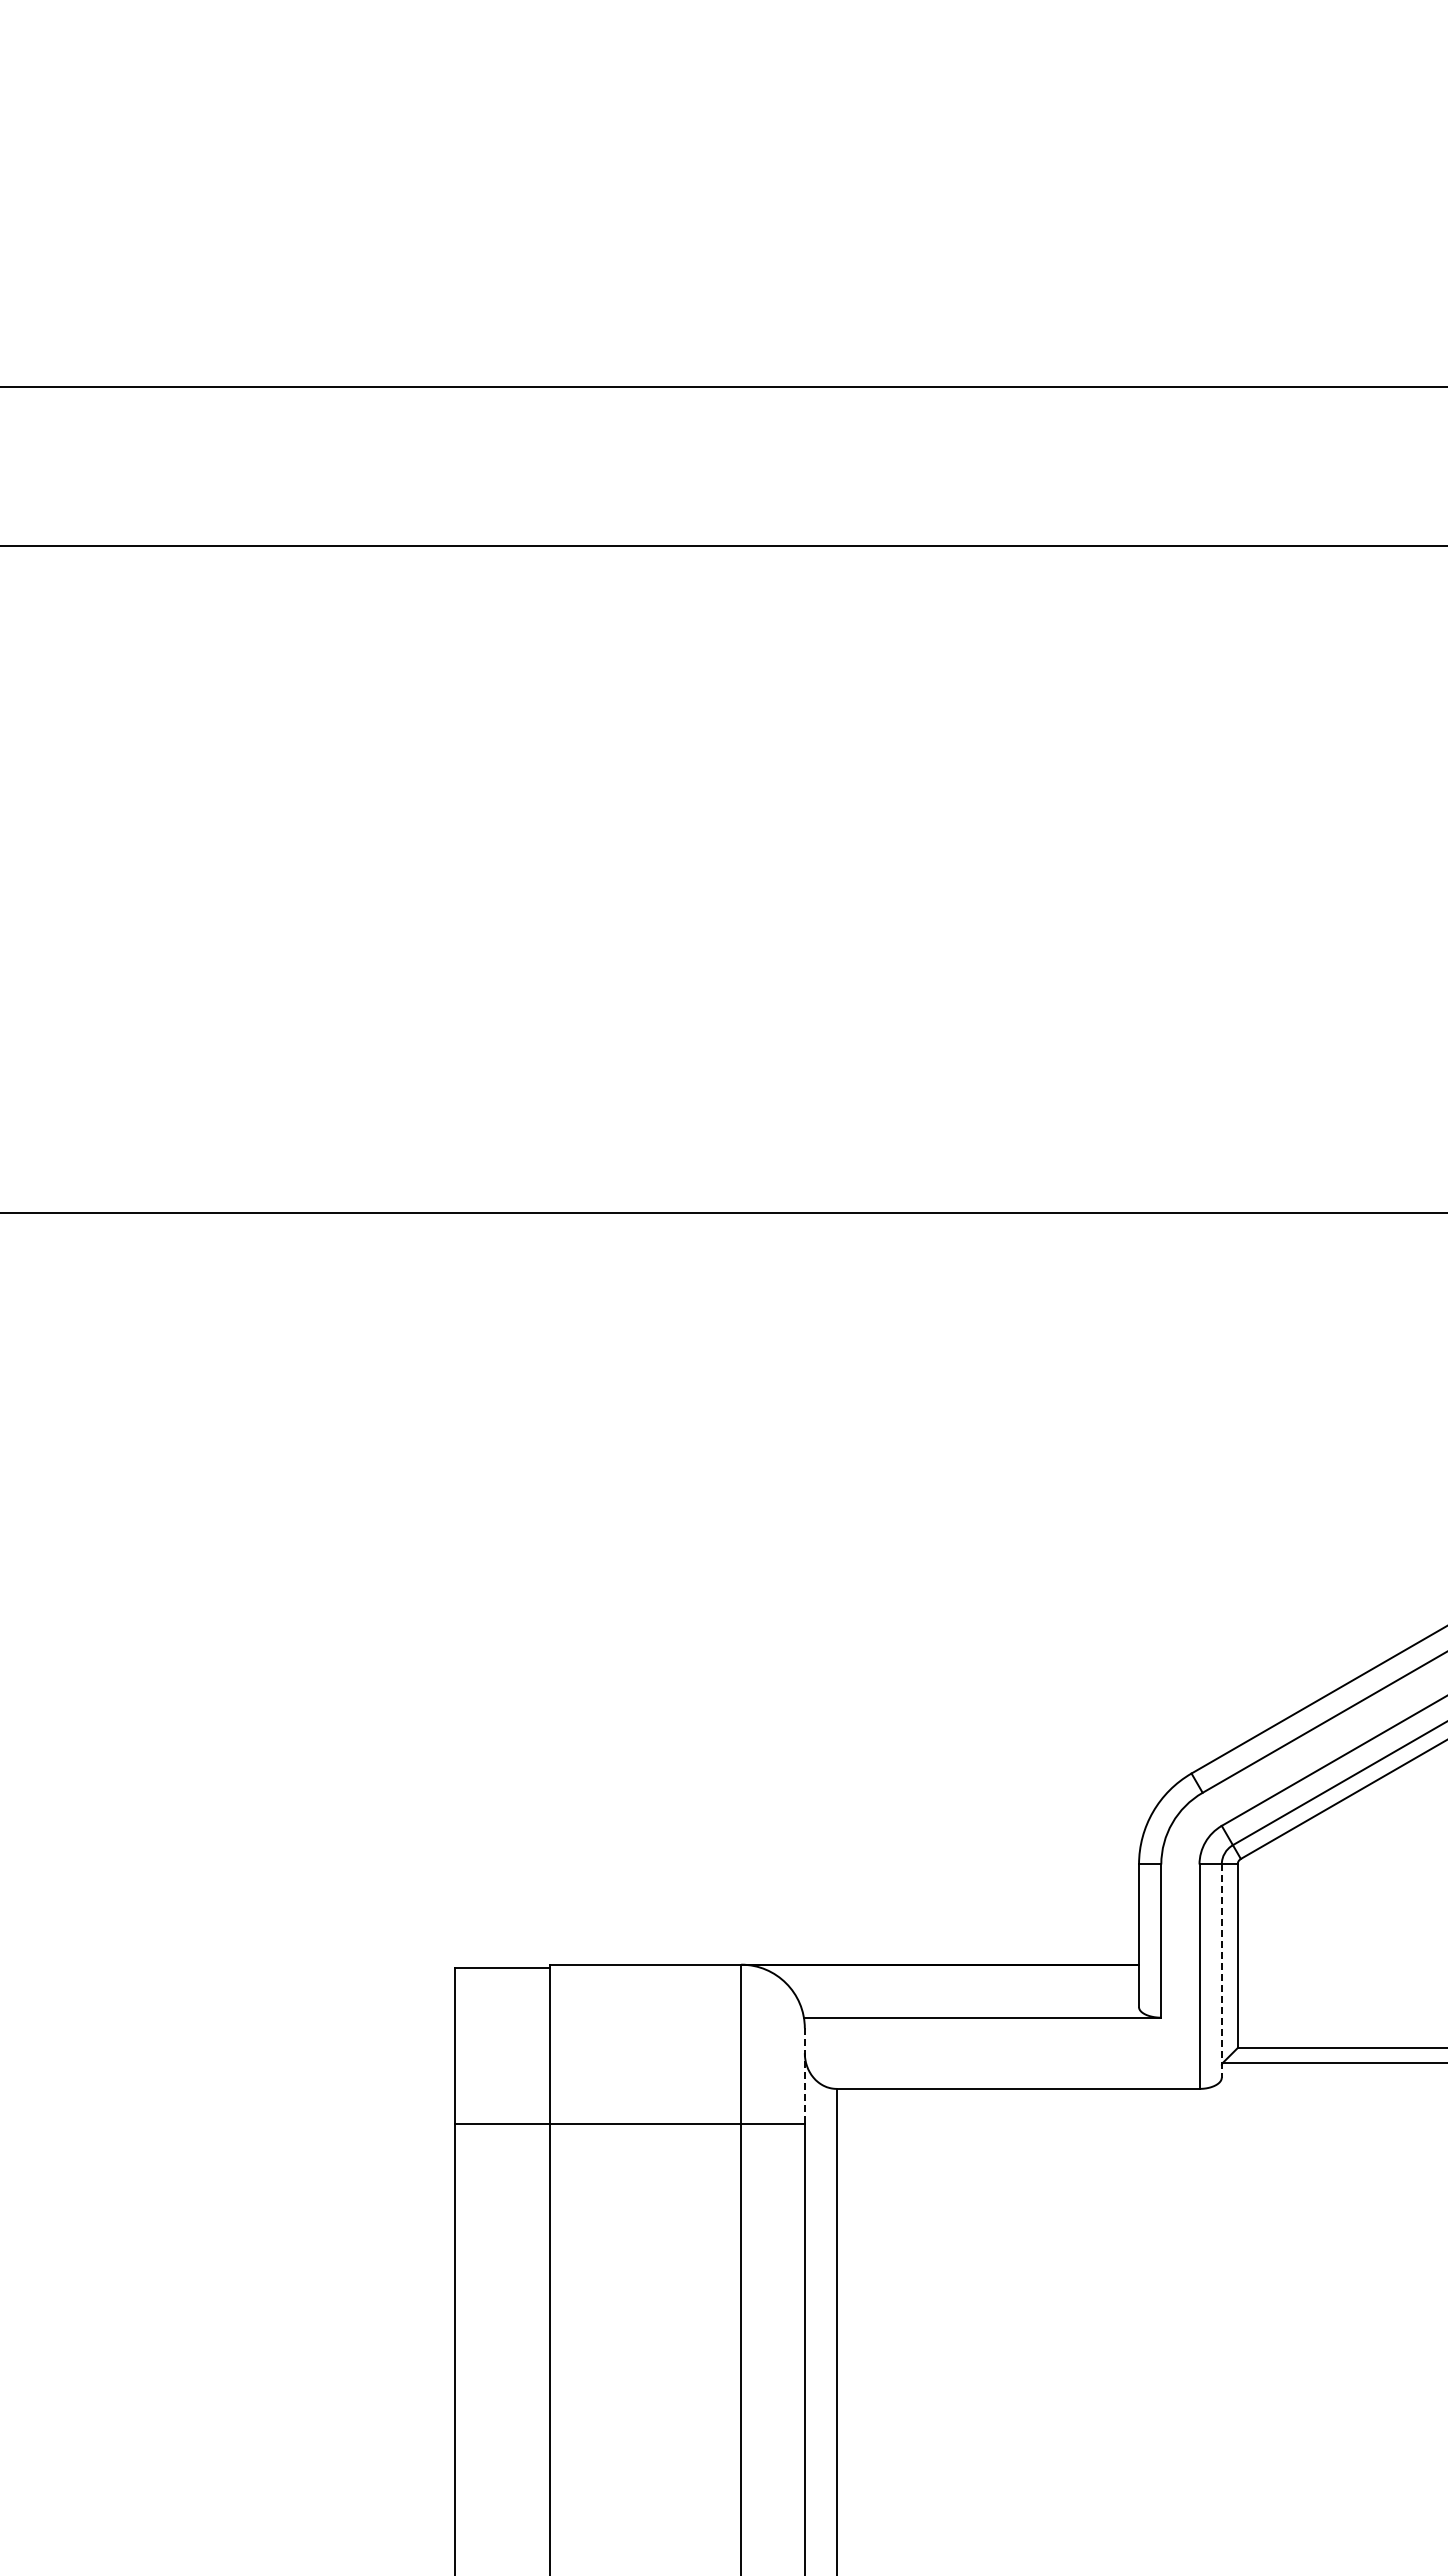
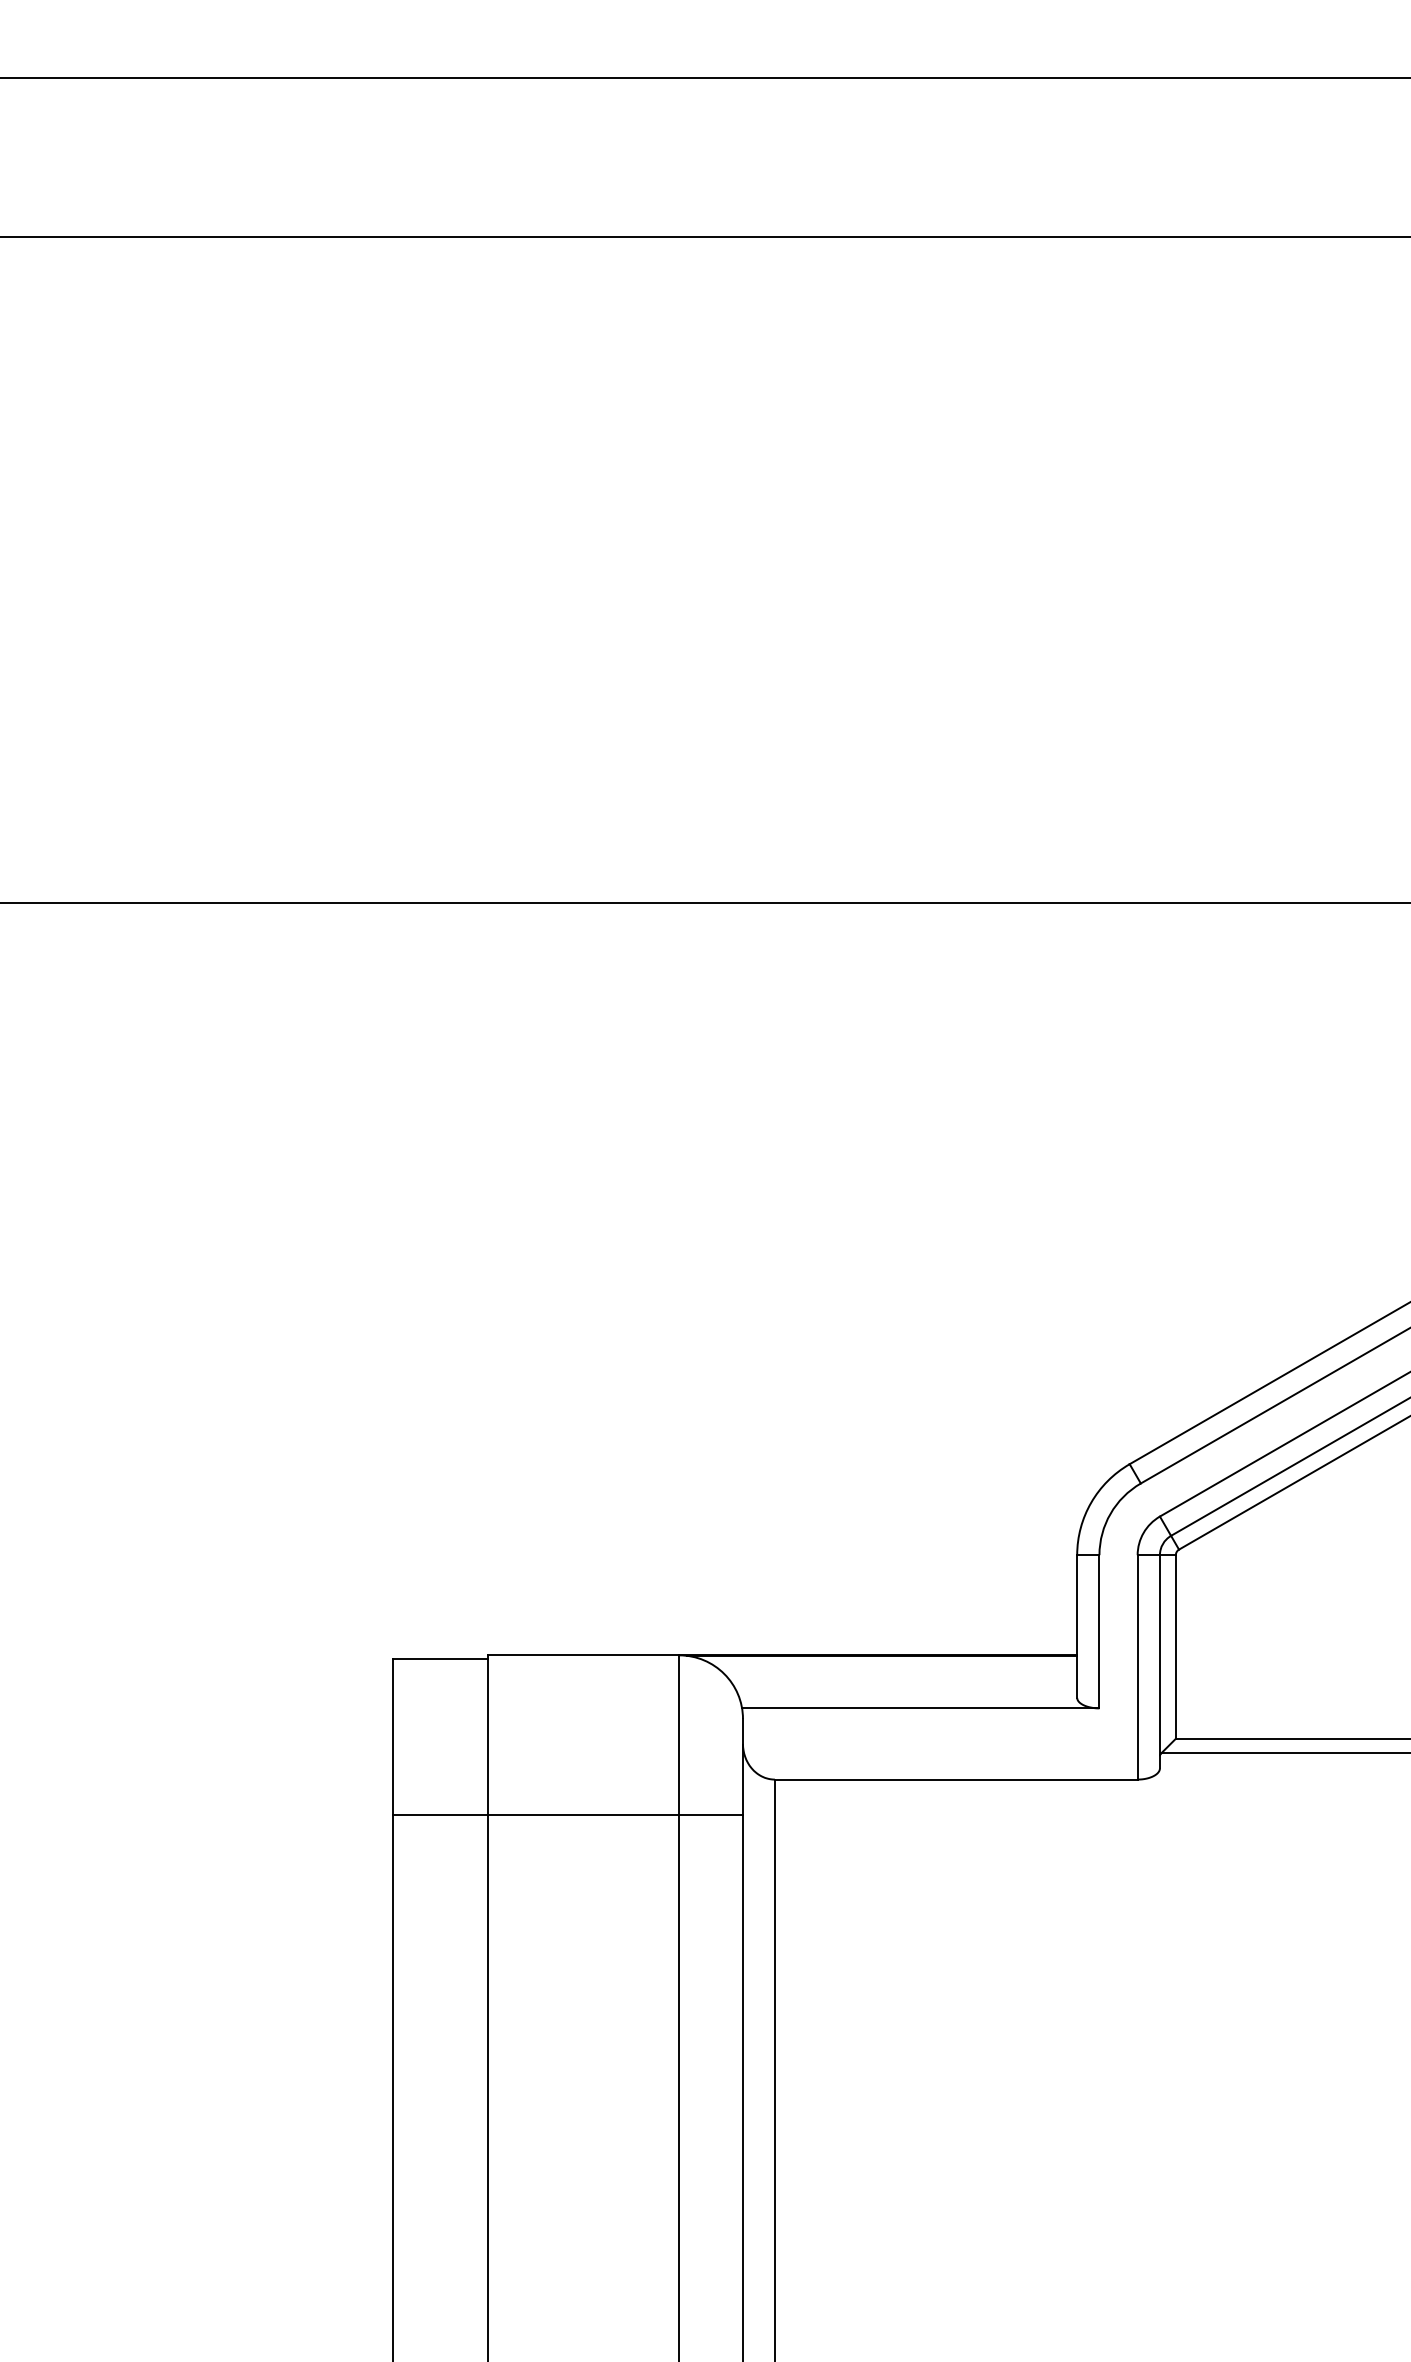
line: (1221, 1971) -> (1159, 1662), dashed -> solid
line: (804, 2076) -> (742, 1767), dashed -> solid

